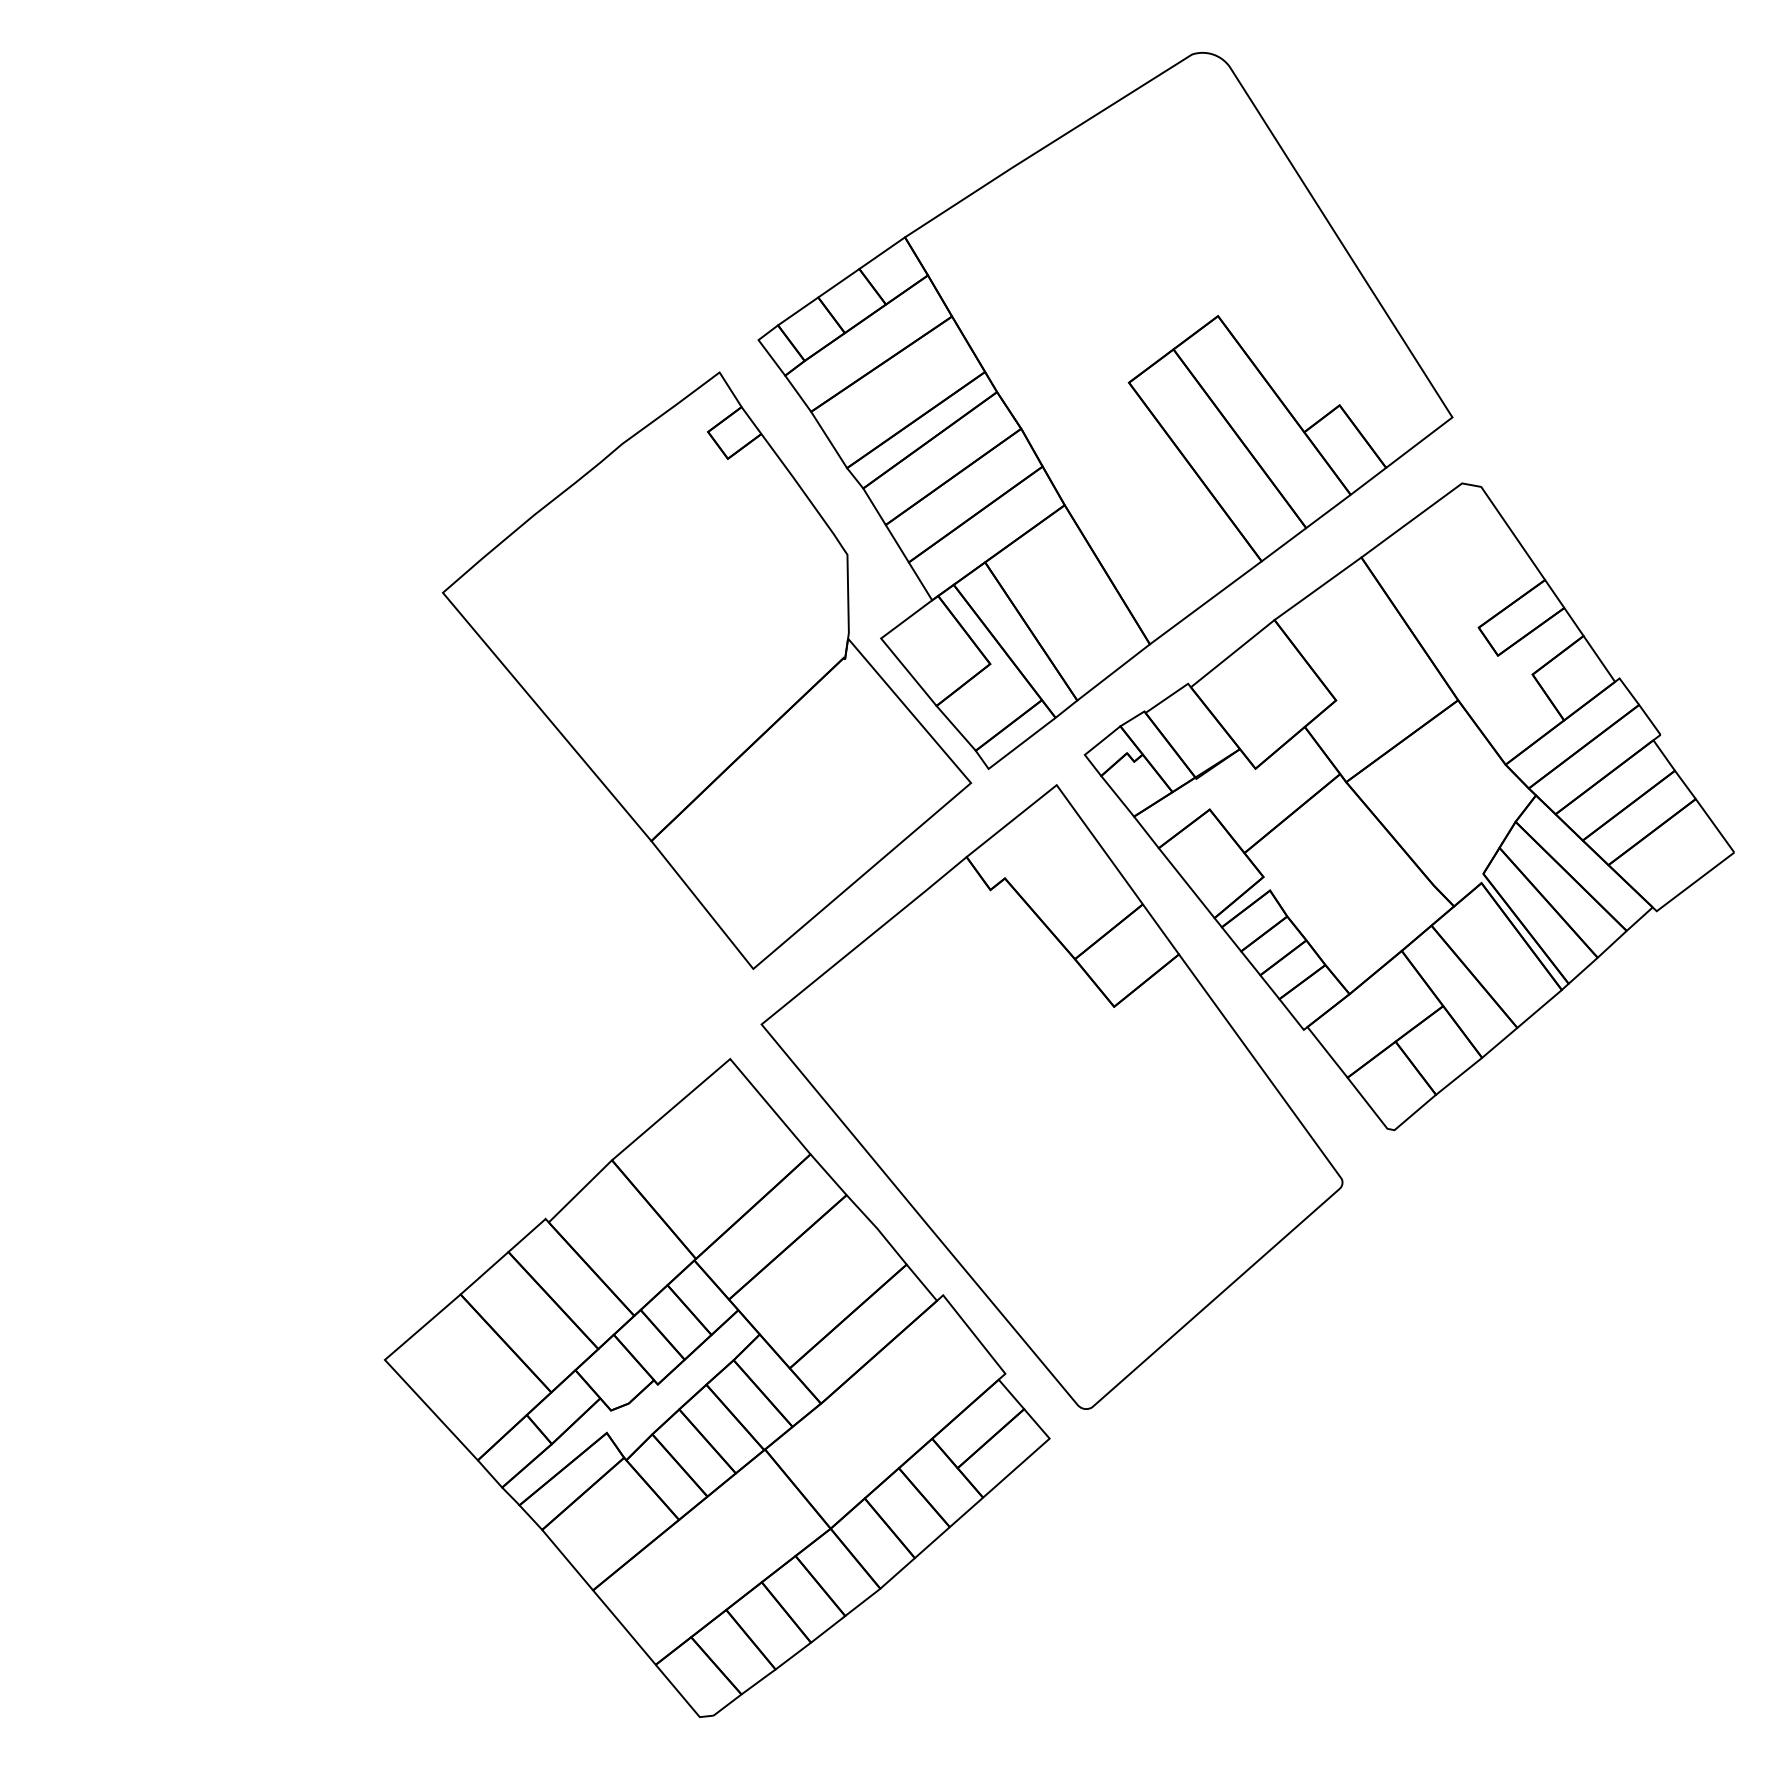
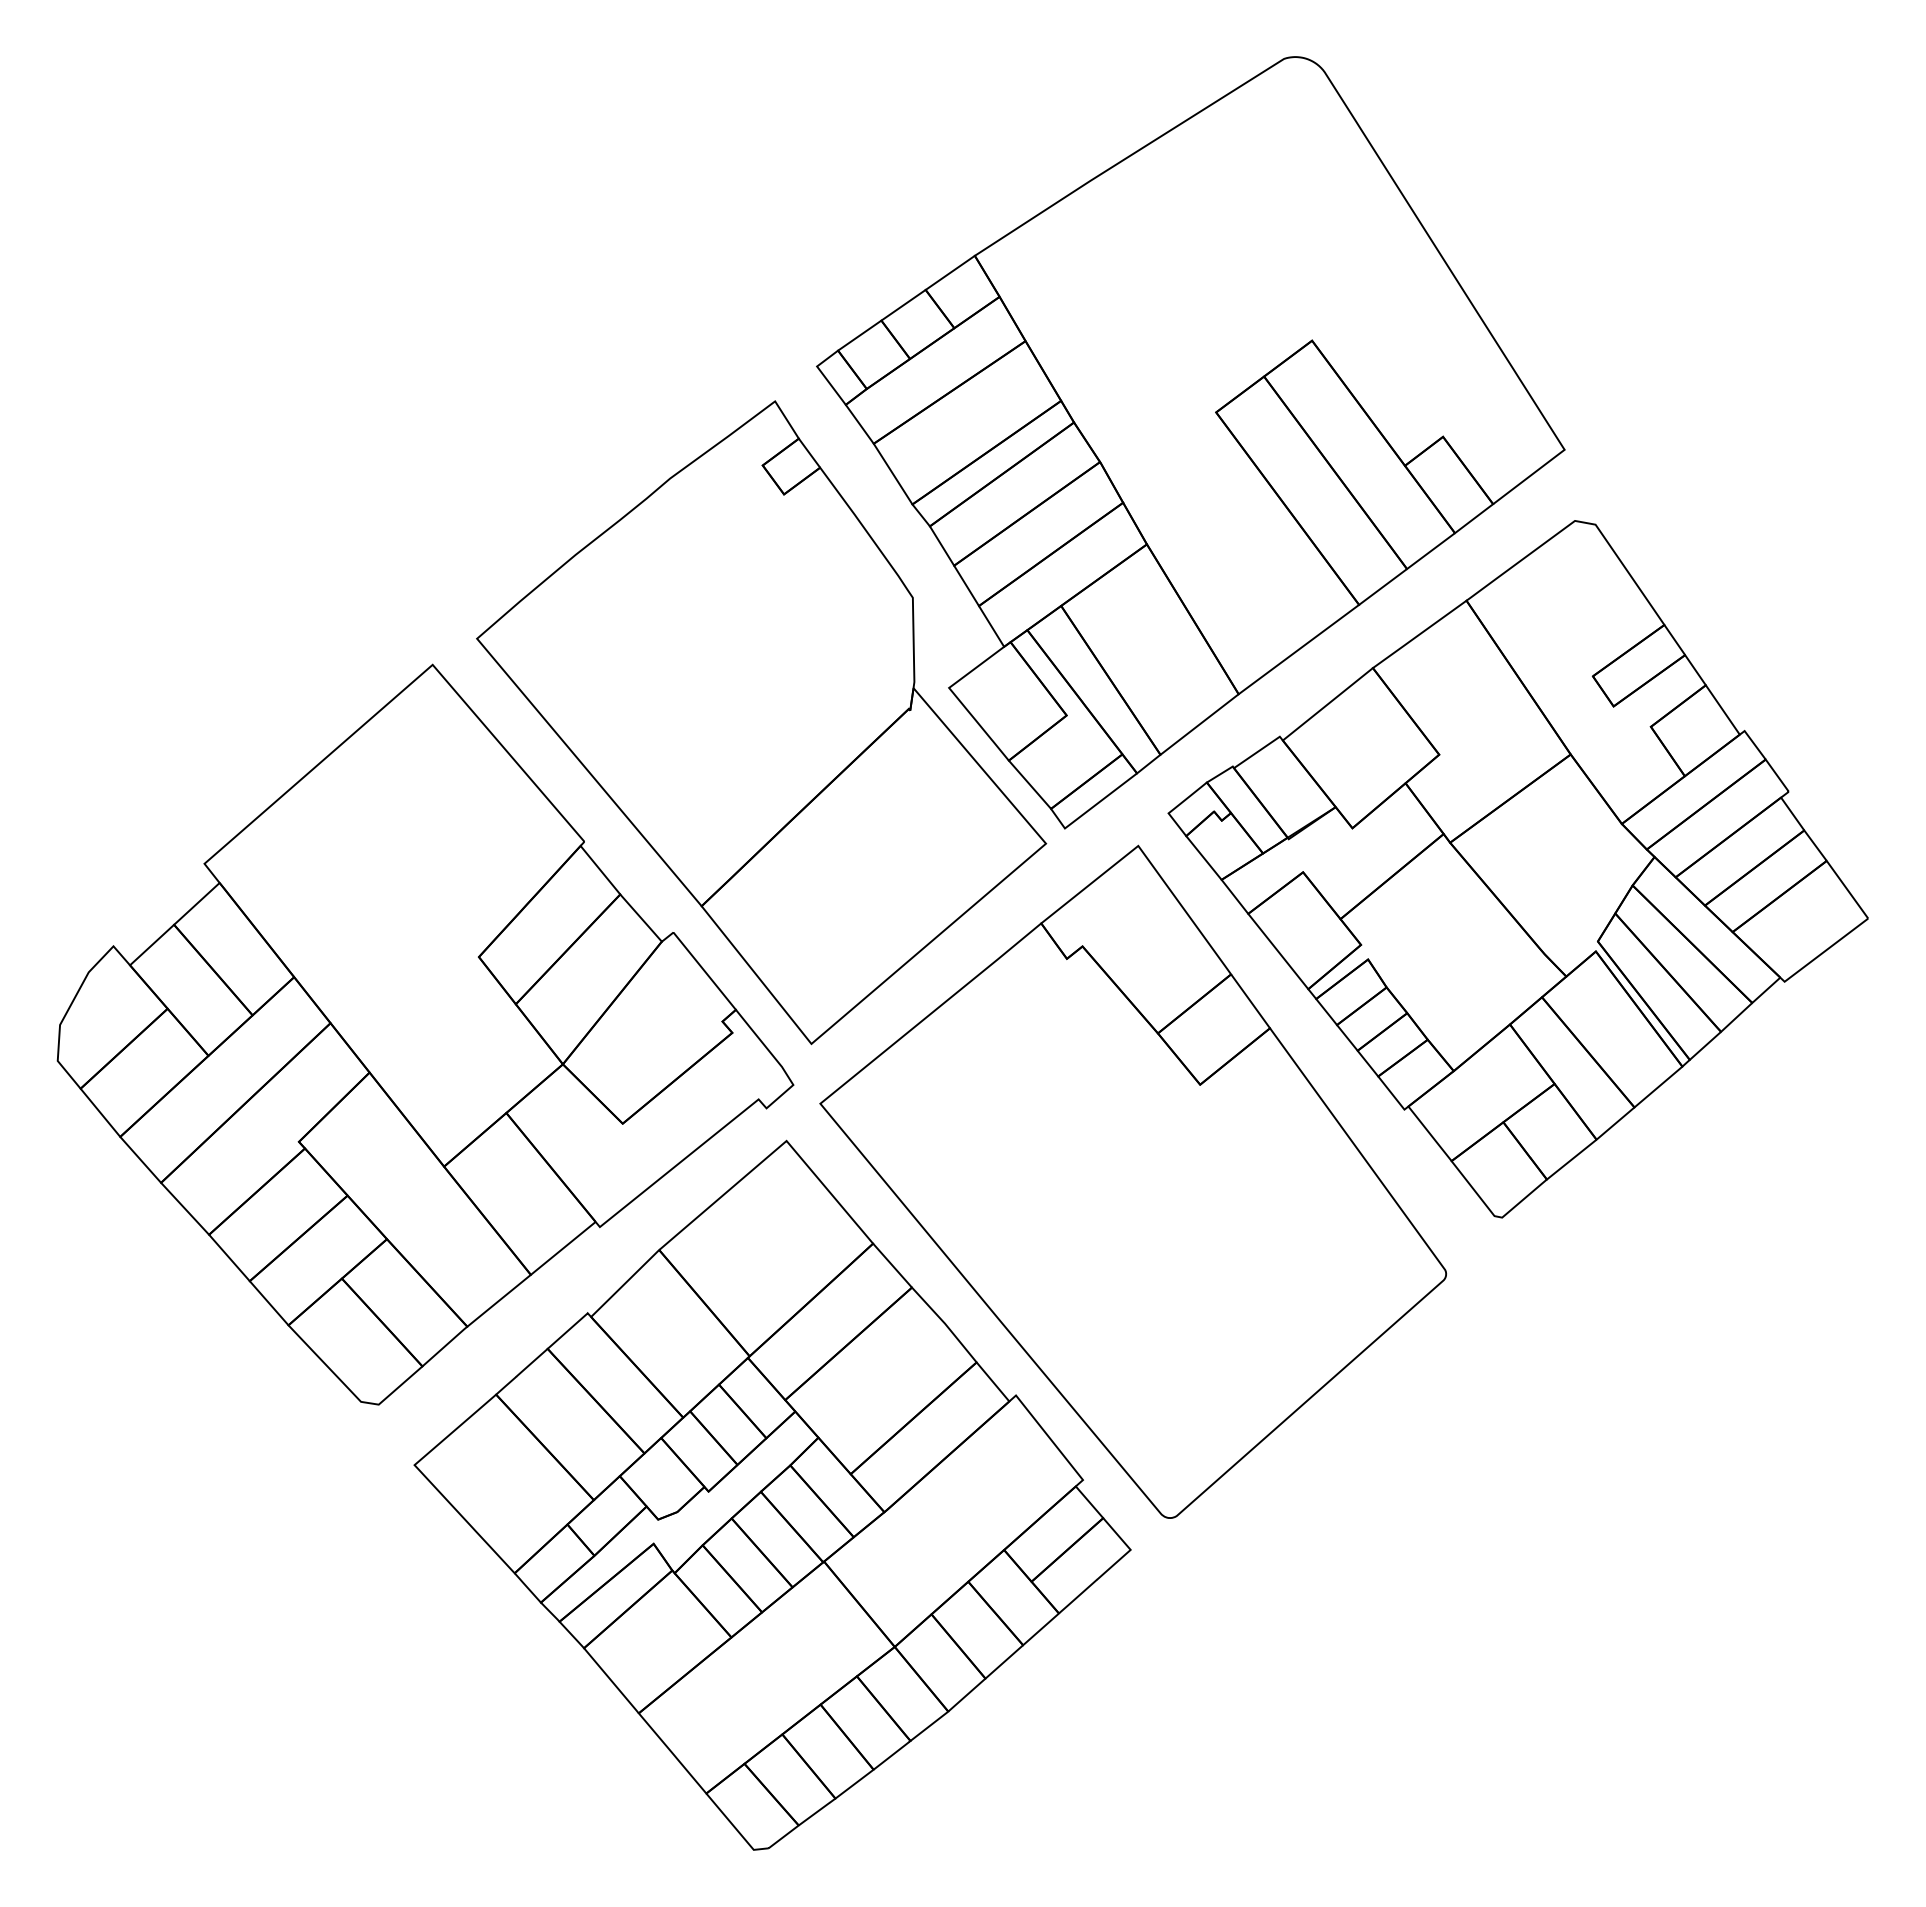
part: (395, 960) -> (425, 1034), added

